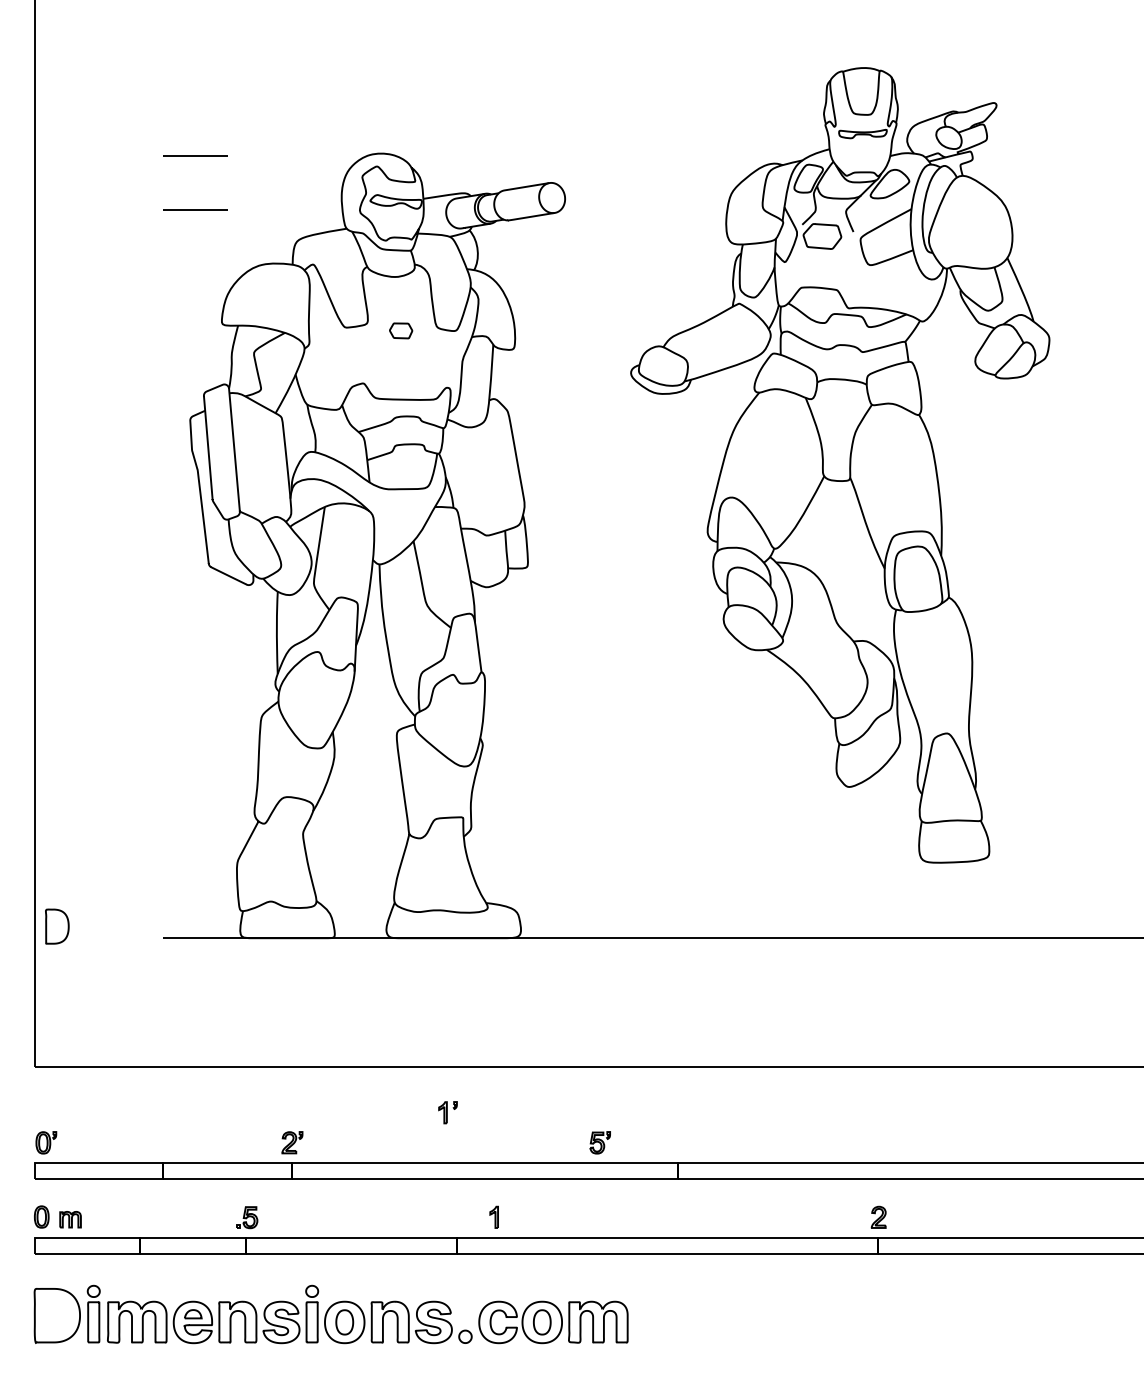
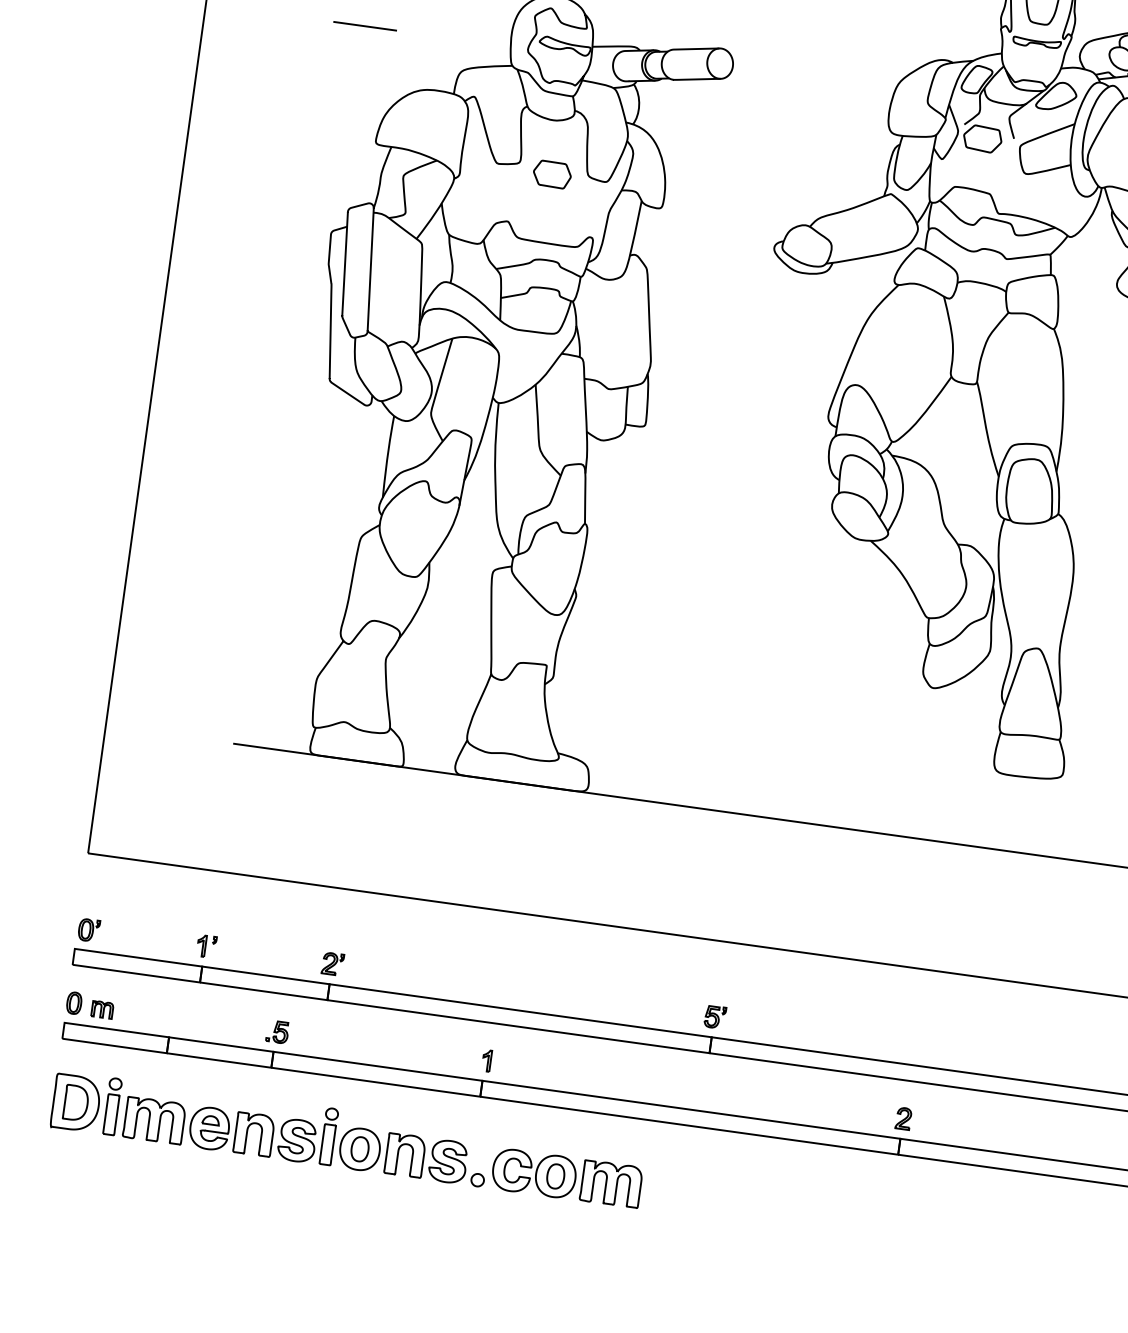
part: (400, 330) -> (551, 174), size x1.67
part: (57, 926) -> (76, 1102), moved
part: (447, 1112) -> (206, 946), moved
part: (599, 1142) -> (714, 1016), moved
part: (493, 1216) -> (486, 1059), moved

